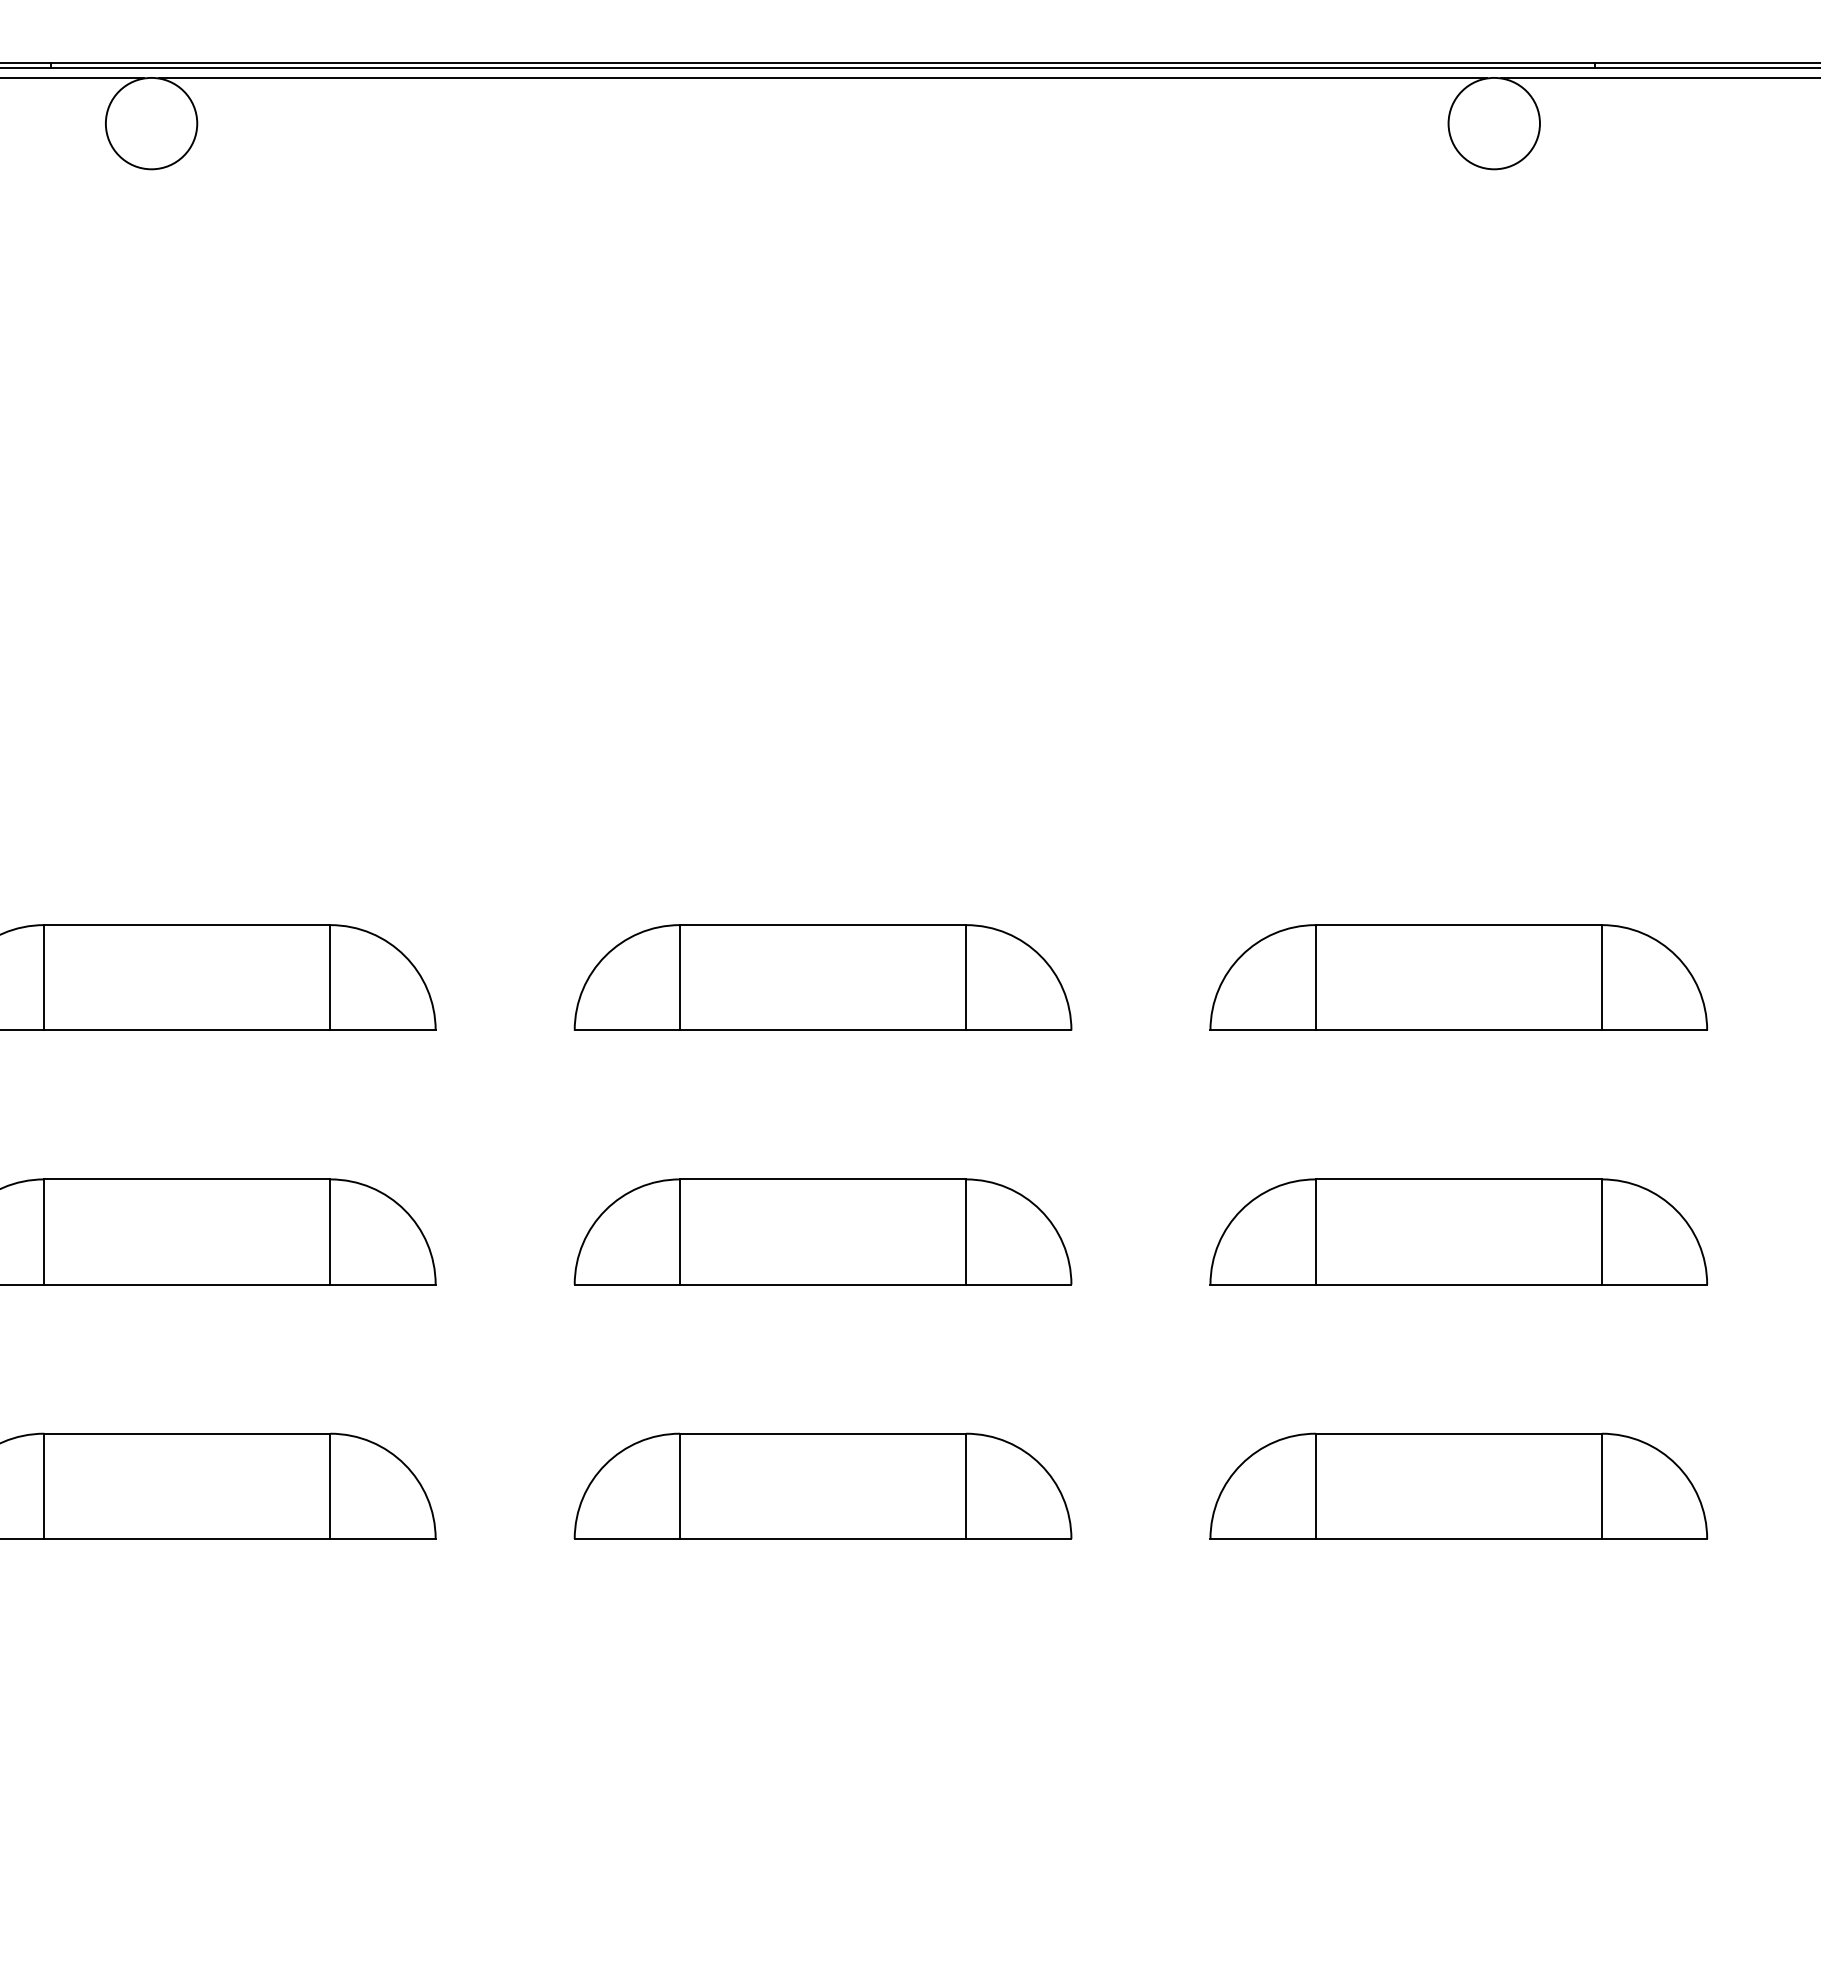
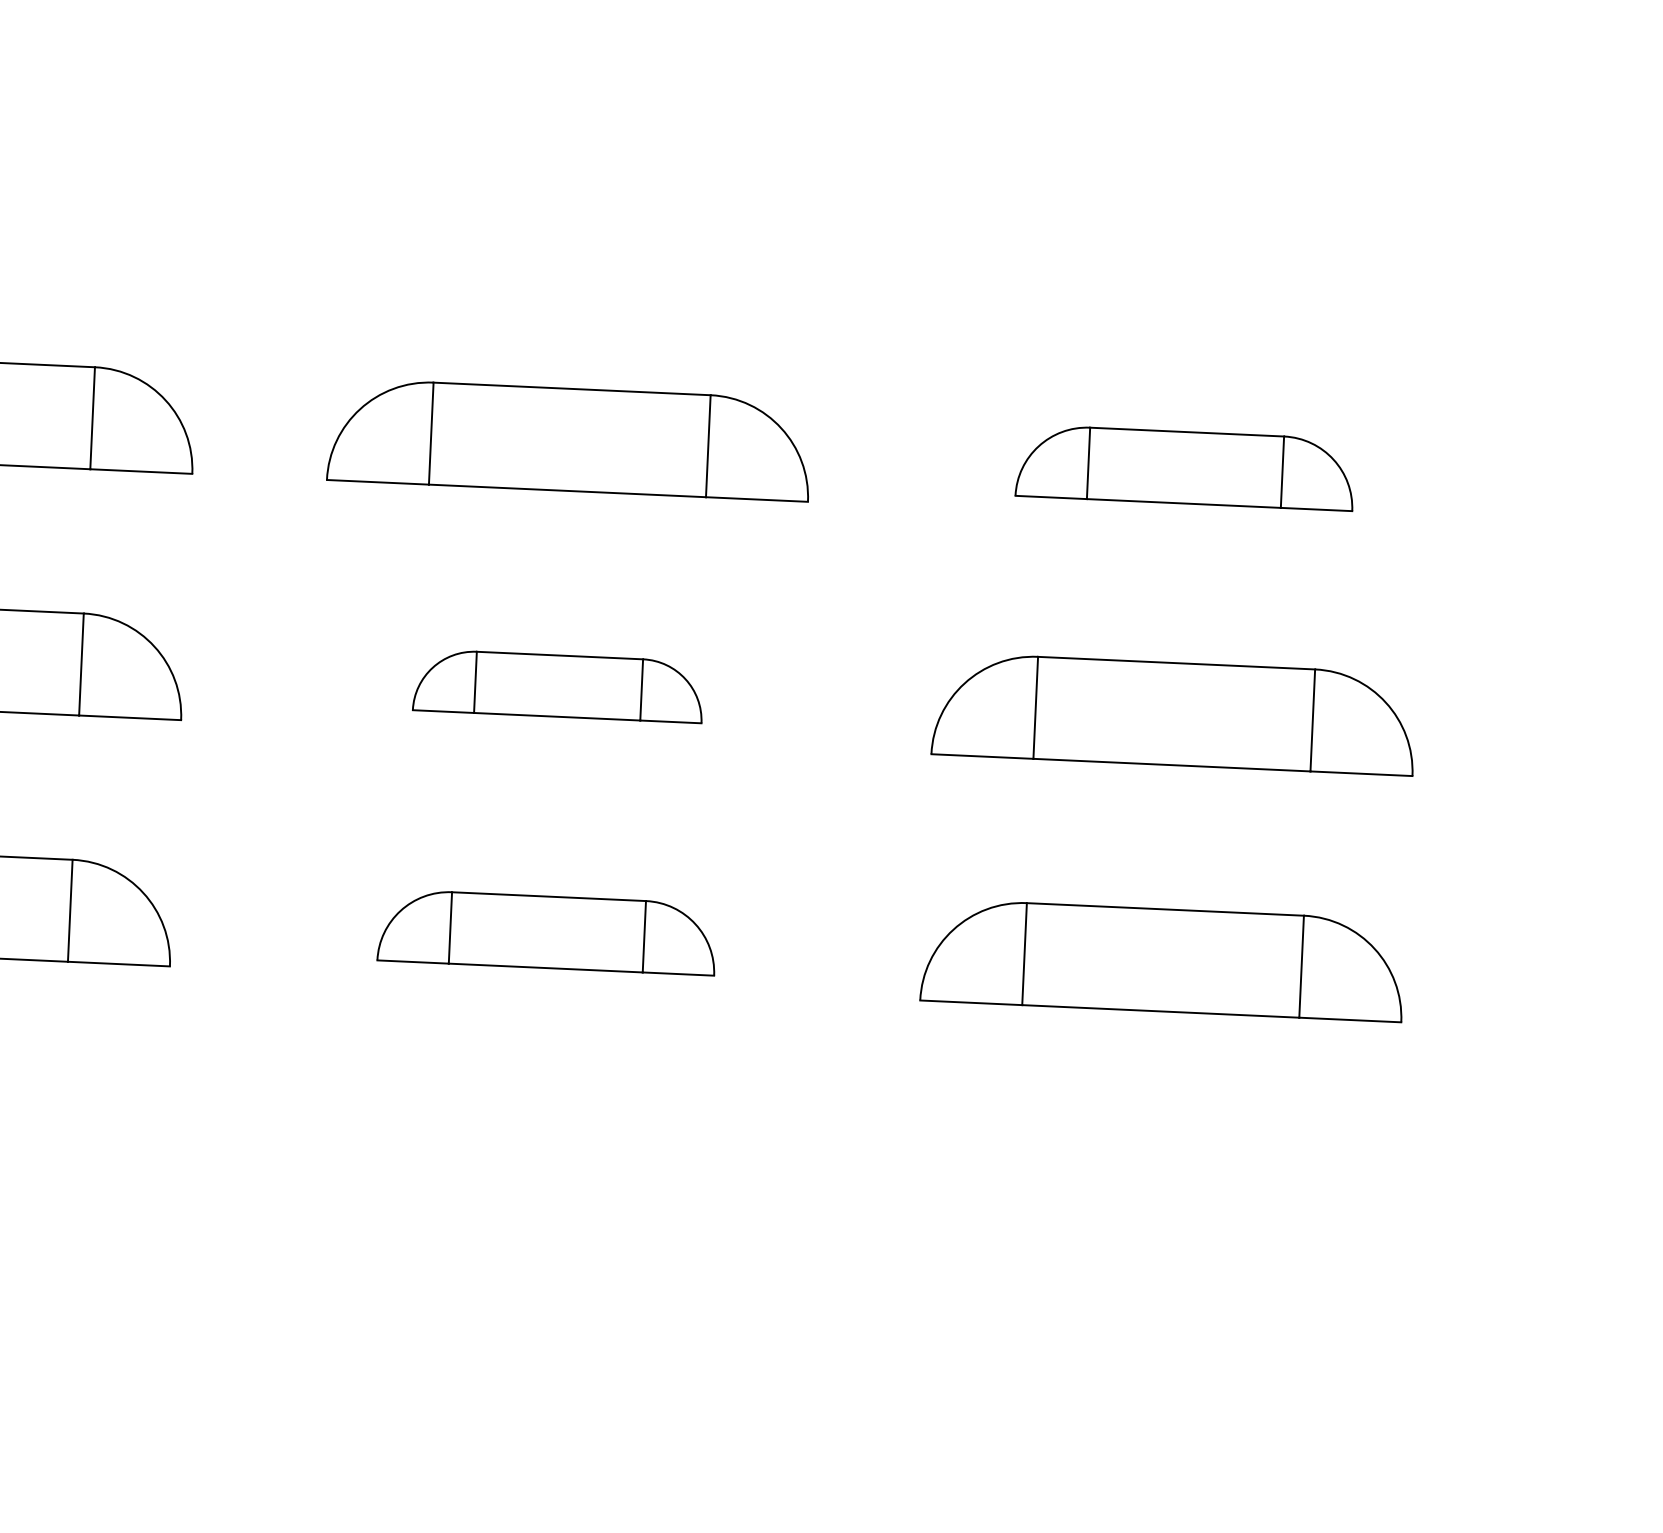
part: (1458, 977) -> (1185, 467), size x0.7
part: (822, 1231) -> (558, 685), size x0.6
part: (822, 1485) -> (546, 931), size x0.7

